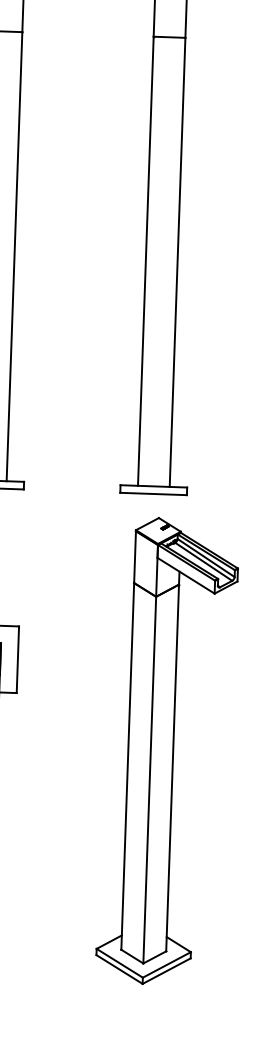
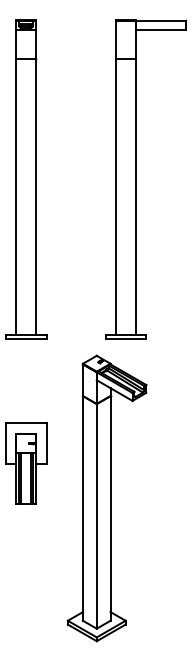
part: (166, 751) -> (106, 498), moved

